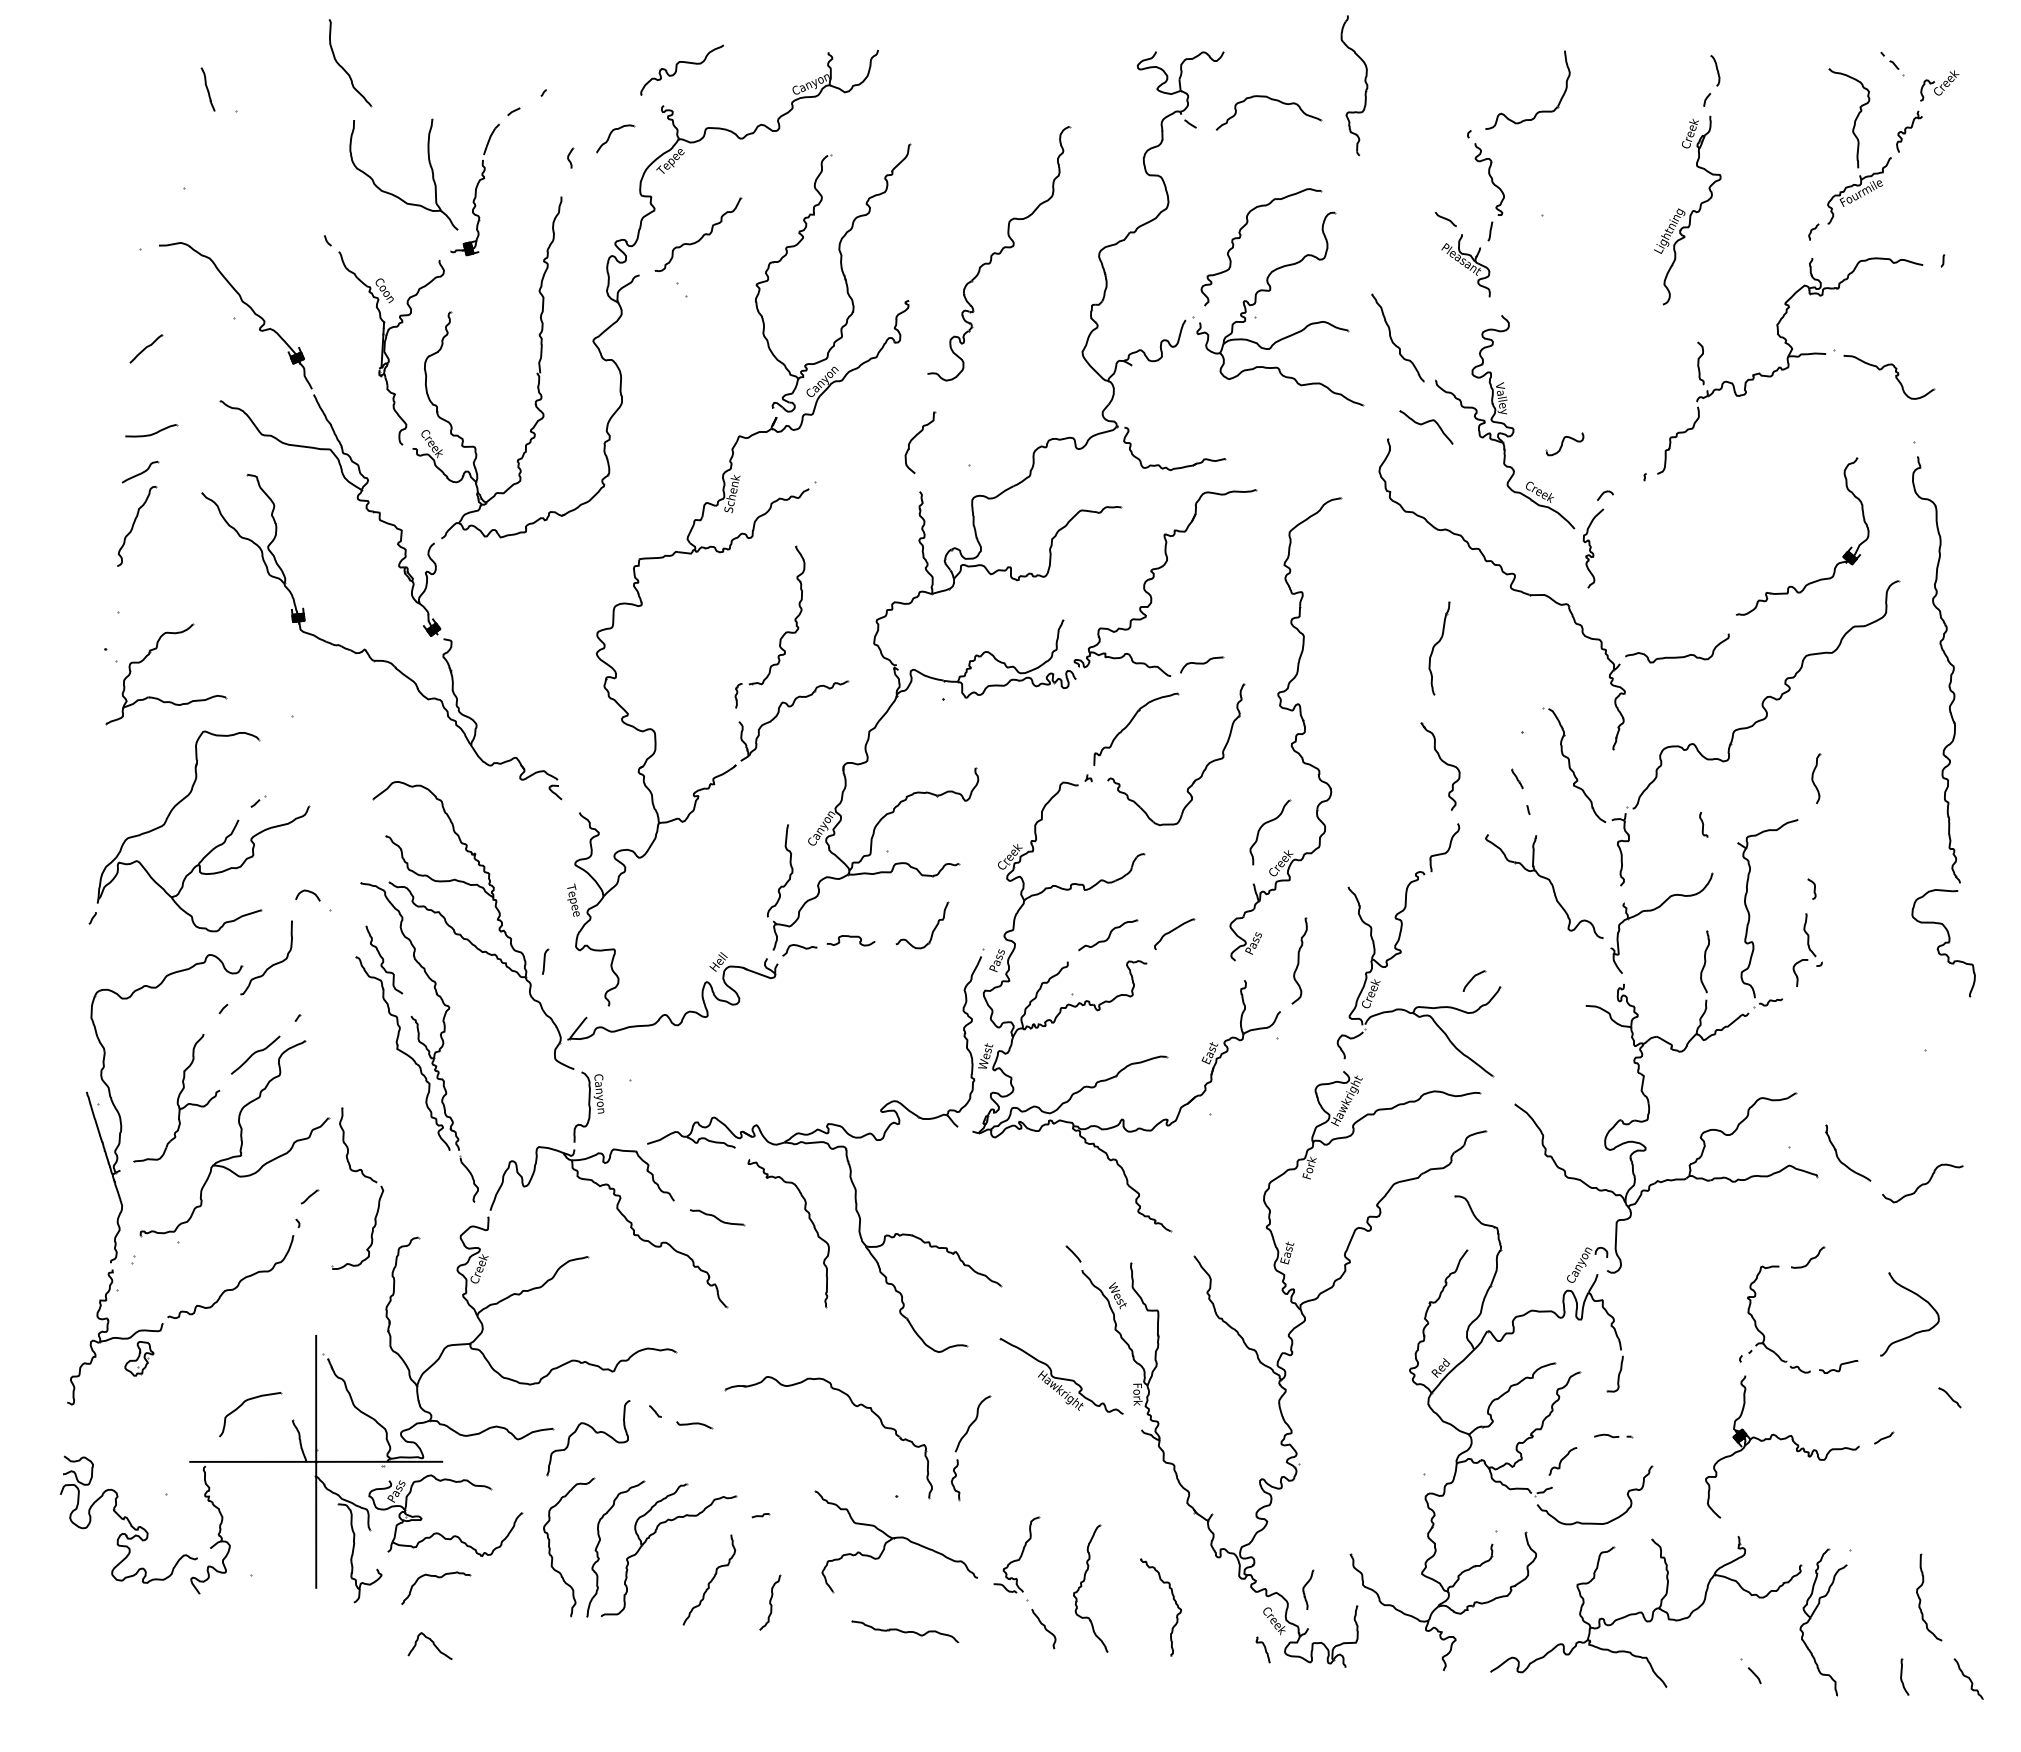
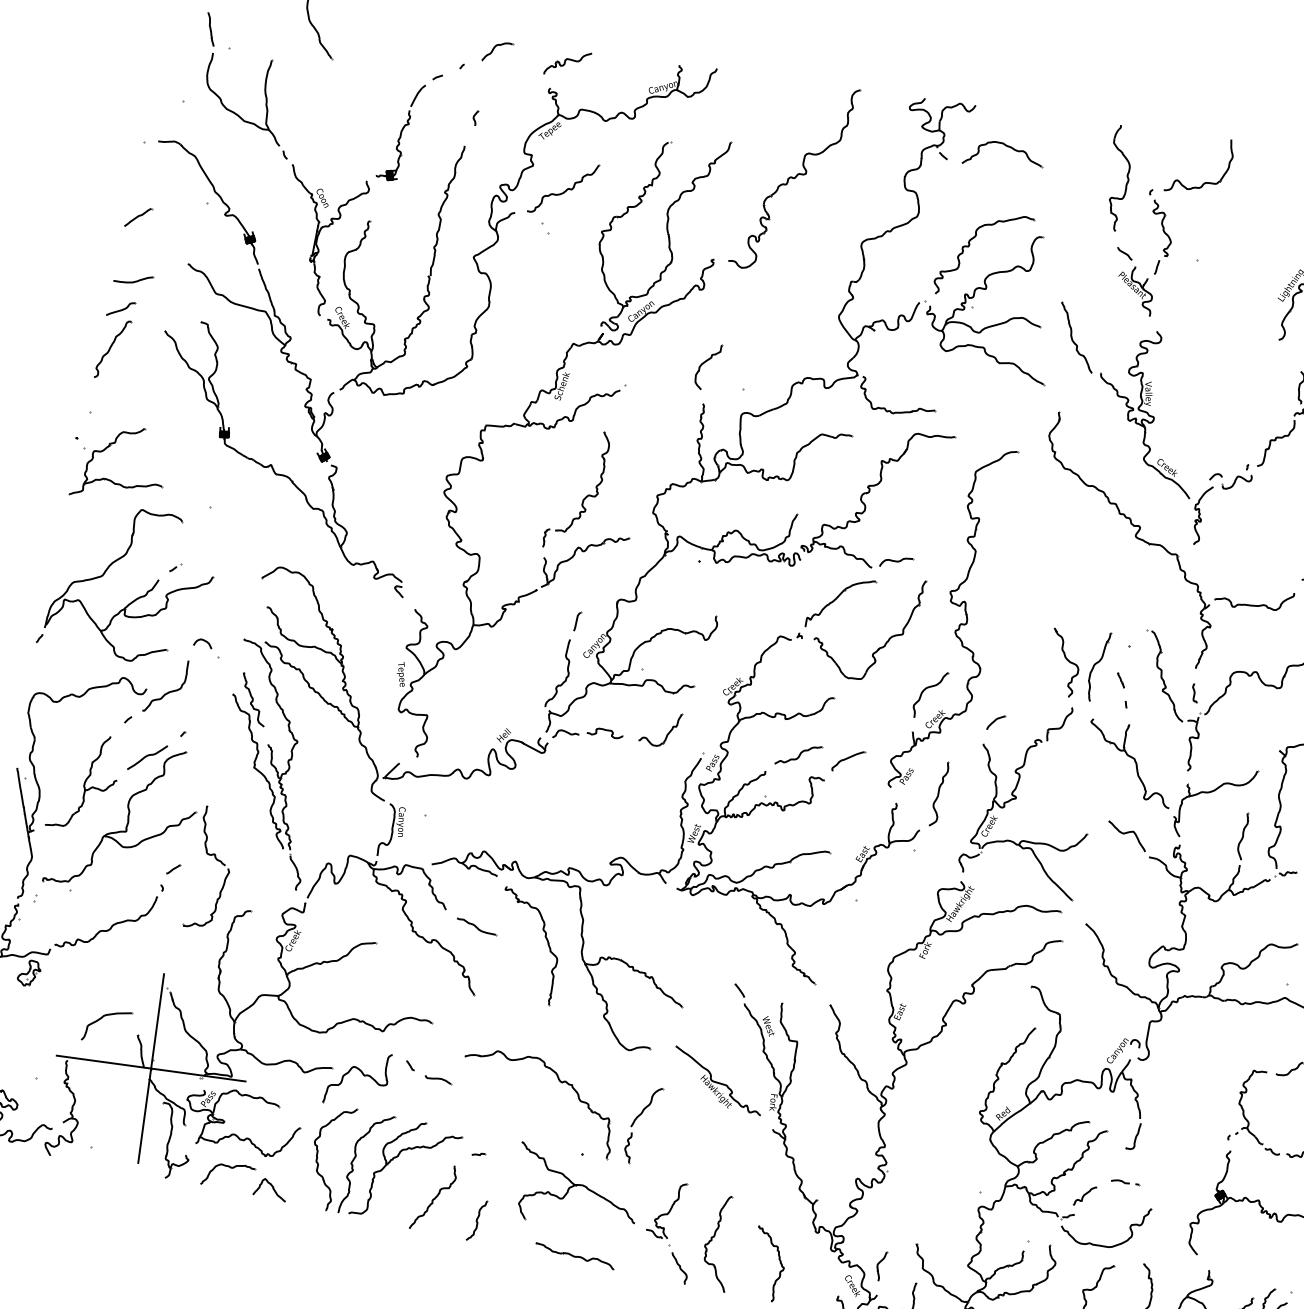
part: (681, 70) -> (567, 63), size x0.71
part: (1364, 82) -> (1126, 177), moved
part: (615, 138) -> (497, 51), moved
part: (394, 194) -> (235, 112), moved
part: (999, 253) -> (794, 178), moved
part: (1426, 427) -> (1127, 836), moved
part: (1564, 444) -> (1236, 482), moved
part: (1439, 648) -> (1098, 666), moved
curve: (1703, 824) -> (1194, 693), moved
part: (545, 961) -> (577, 621), moved
part: (1474, 980) -> (996, 722), moved
curve: (432, 1643) -> (272, 1187), moved

